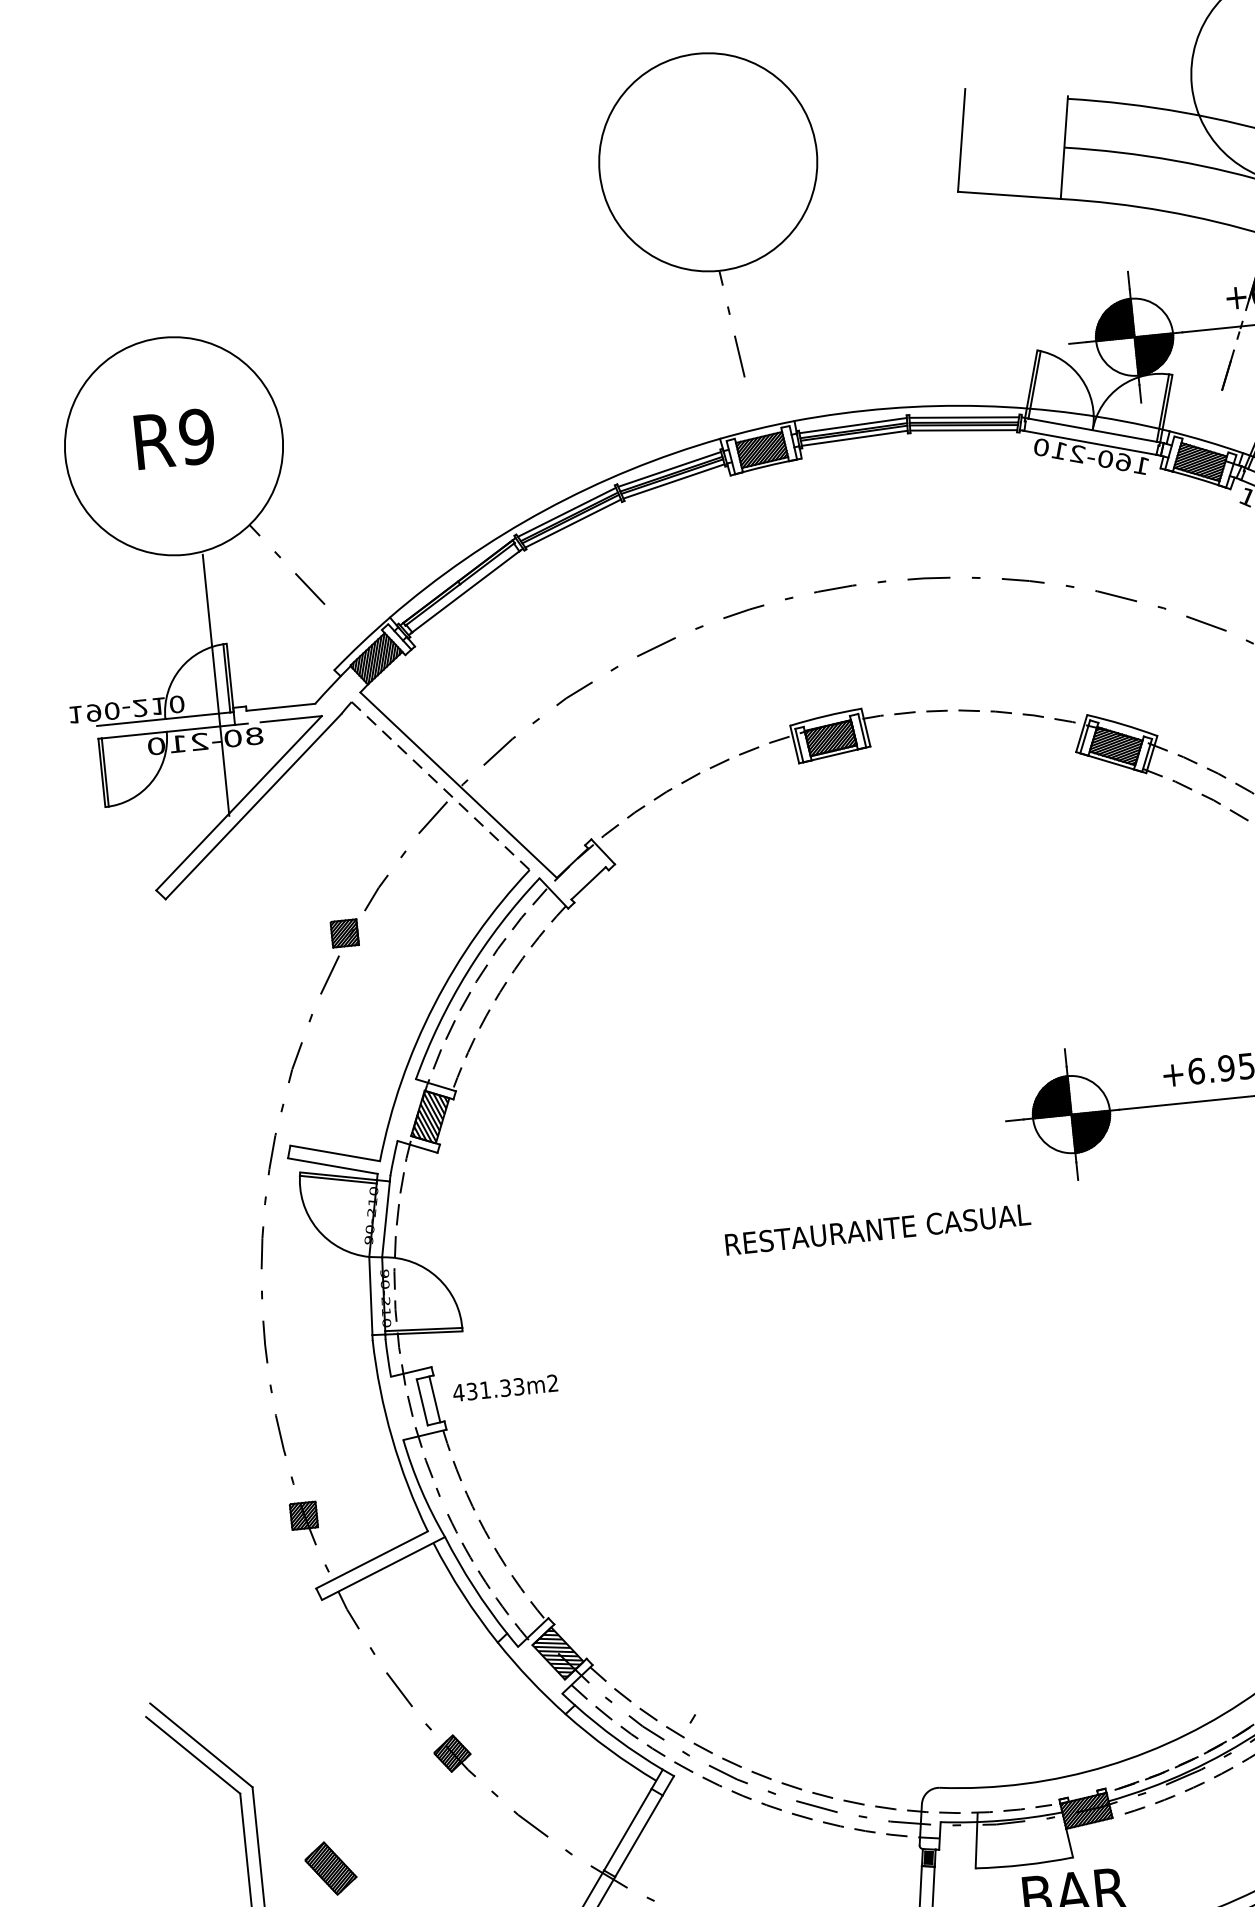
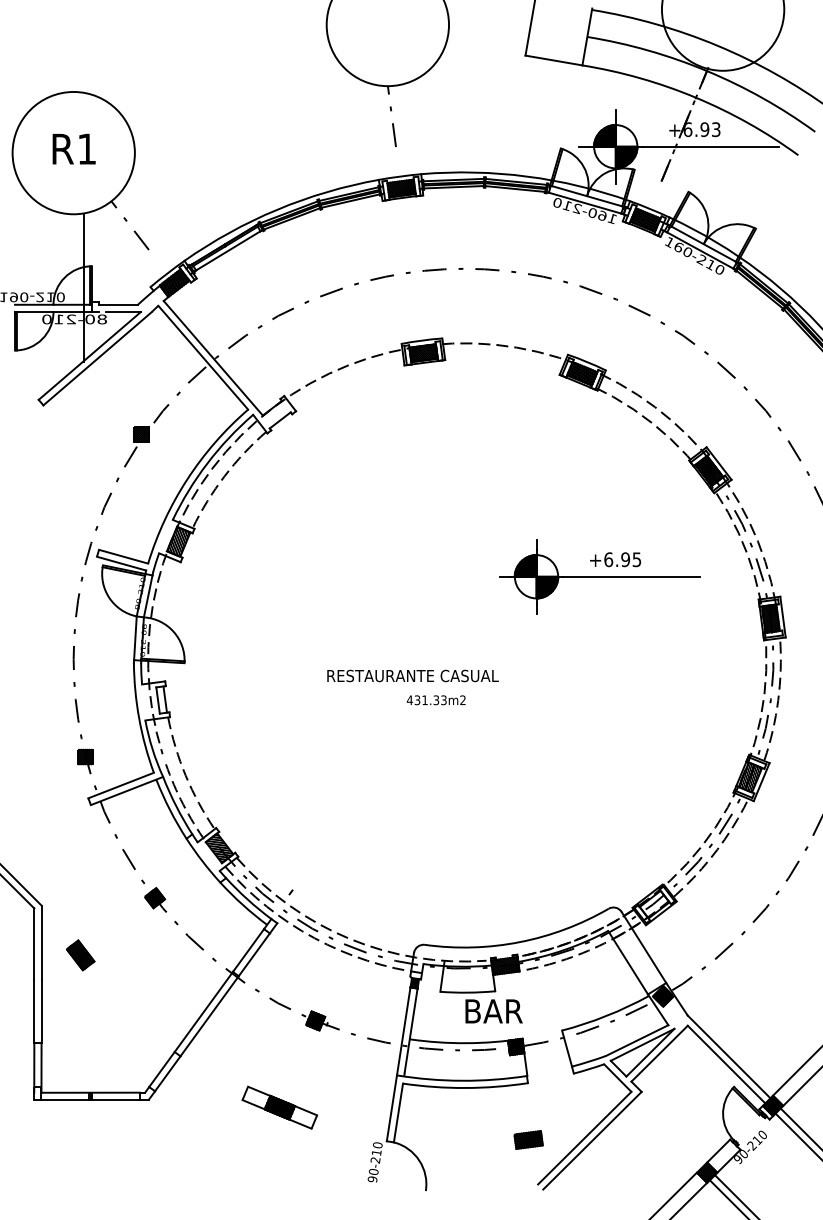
text: (195, 435) -> (86, 148), R9 -> R1
line: (441, 785) -> (203, 357), dashed -> solid
text: (876, 1228) -> (412, 675), moved
text: (504, 1388) -> (435, 700), moved

